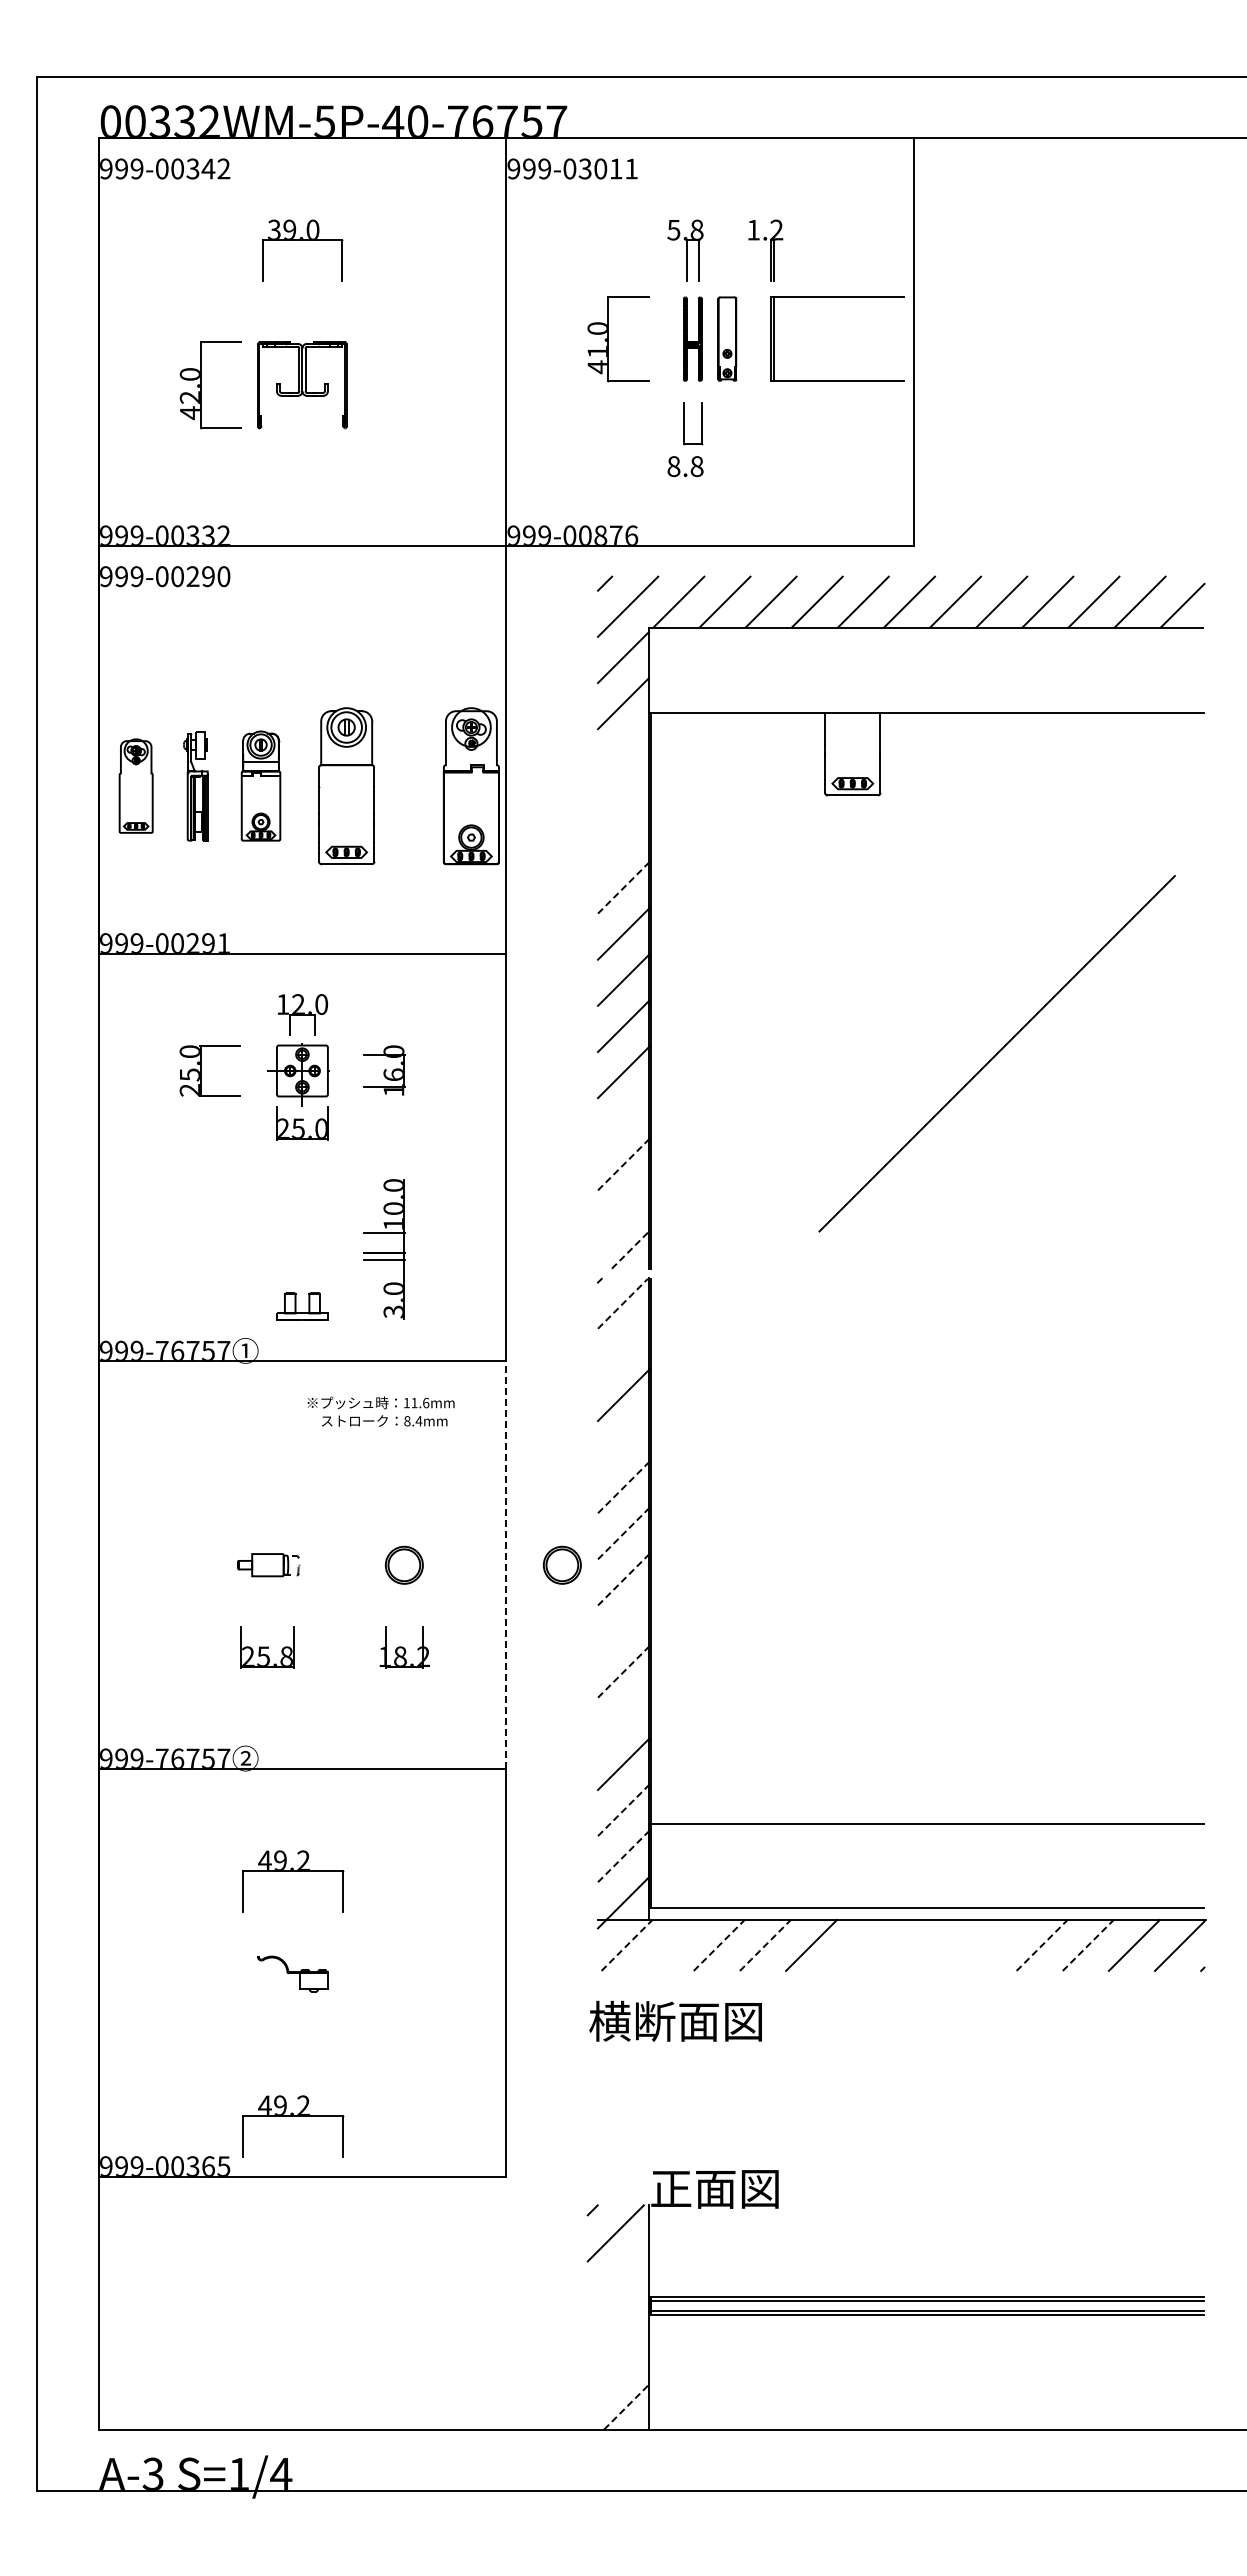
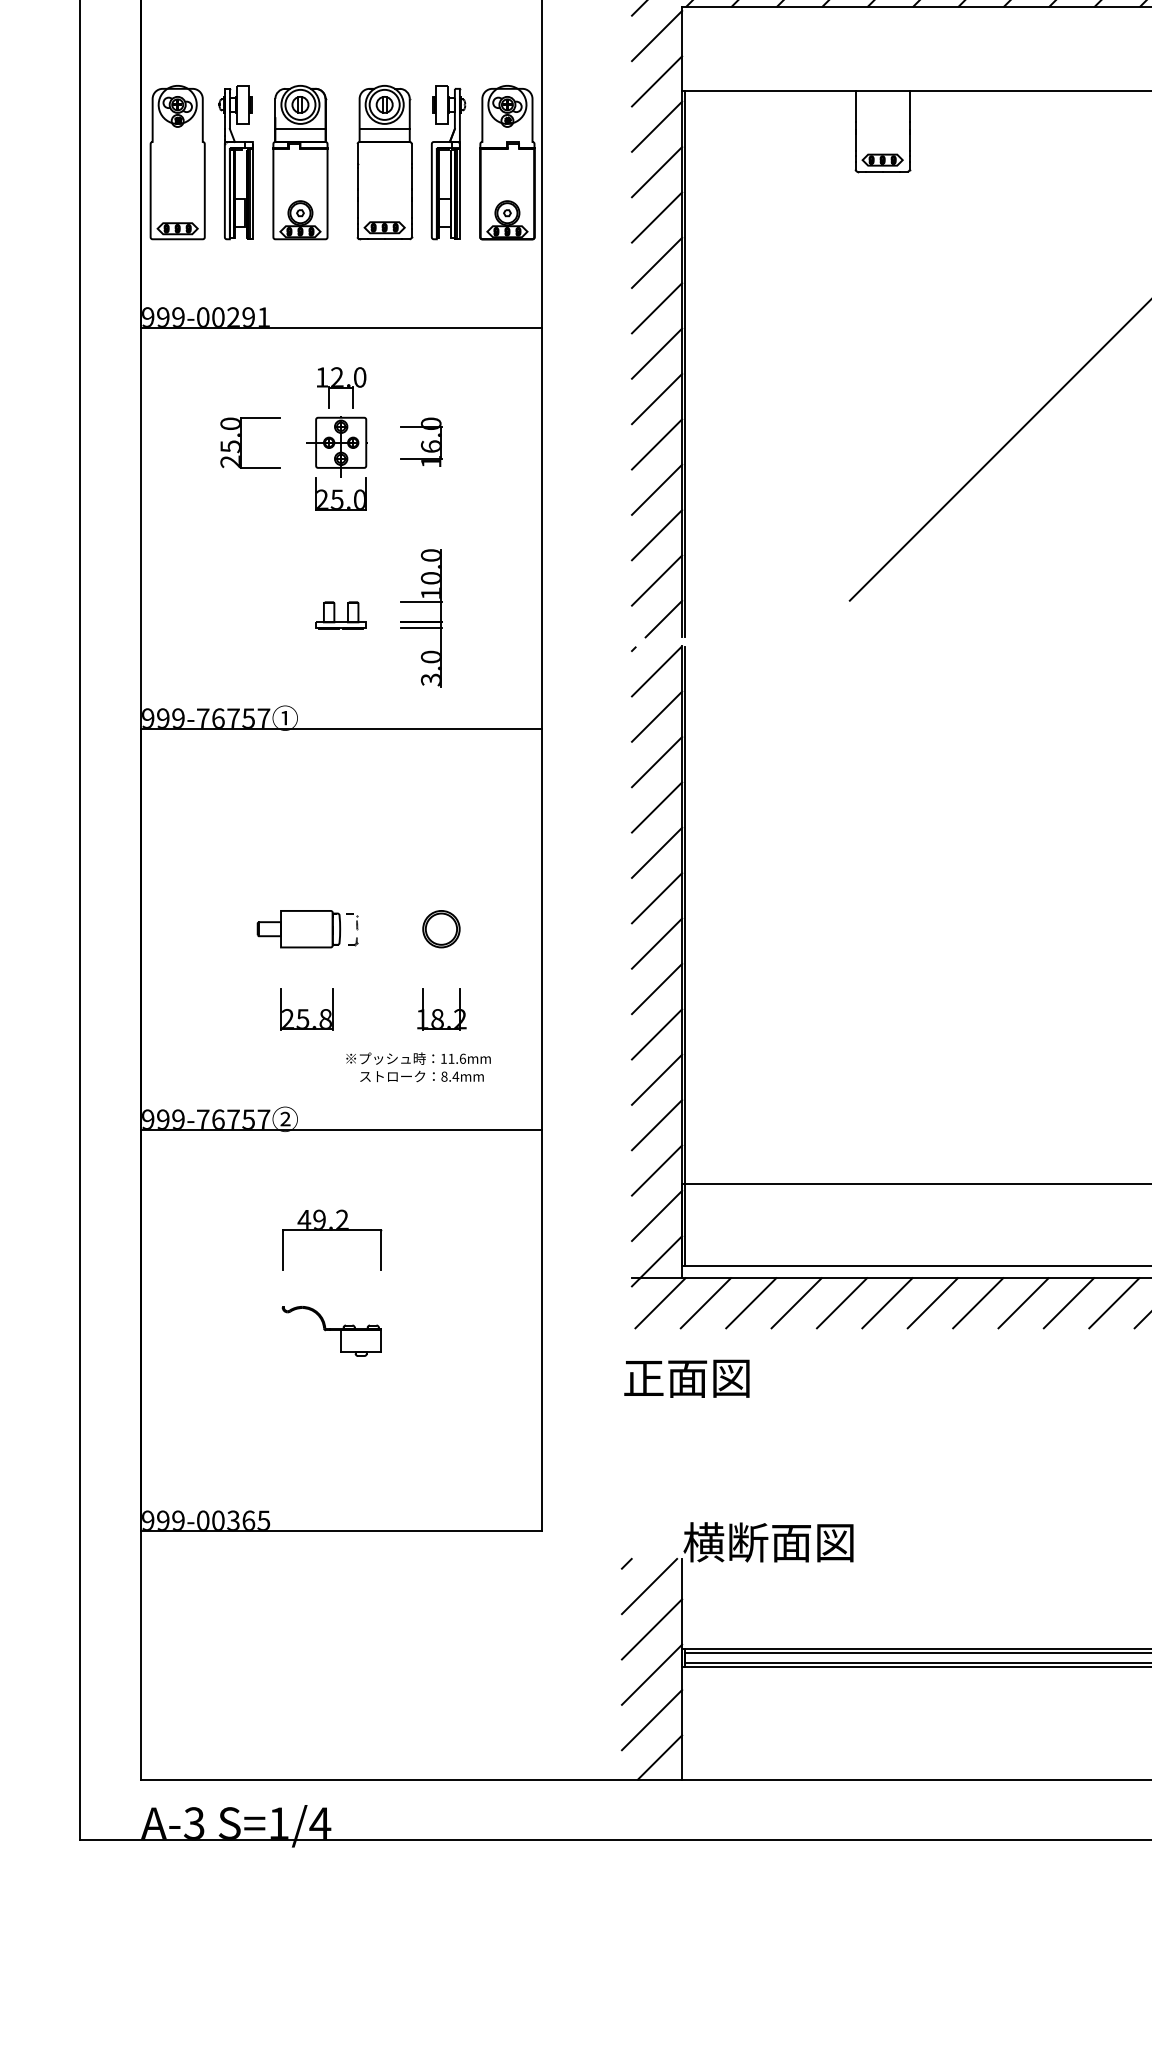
line: (623, 749) -> (657, 126), added
line: (346, 751) -> (384, 128), added
part: (135, 785) -> (176, 161), size x1.67
part: (195, 785) -> (235, 161), size x1.43
part: (260, 785) -> (299, 161), size x1.43
part: (411, 785) -> (448, 161), added
line: (623, 795) -> (657, 171), added
line: (623, 841) -> (657, 217), added
line: (623, 887) -> (657, 262), dashed -> solid
line: (623, 1118) -> (657, 489), added
line: (623, 1164) -> (657, 534), dashed -> solid
line: (623, 1210) -> (657, 580), added
line: (630, 1249) -> (663, 618), dashed -> solid
line: (623, 1303) -> (657, 671), dashed -> solid
part: (302, 1306) -> (341, 615), moved
line: (623, 1348) -> (657, 715), added
text: (380, 1411) -> (417, 1067), moved
line: (623, 1441) -> (657, 807), added
line: (623, 1487) -> (657, 852), dashed -> solid
line: (623, 1533) -> (657, 897), dashed -> solid
part: (268, 1564) -> (307, 928), size x1.67
part: (561, 1564) -> (596, 928), removed
line: (506, 1565) -> (541, 929), dashed -> solid
line: (623, 1579) -> (657, 943), dashed -> solid
line: (623, 1625) -> (657, 988), added
line: (623, 1671) -> (657, 1033), dashed -> solid
line: (623, 1717) -> (657, 1078), added
line: (623, 1810) -> (657, 1170), dashed -> solid
line: (623, 1856) -> (657, 1215), dashed -> solid
line: (627, 1945) -> (660, 1303), dashed -> solid
line: (672, 1945) -> (705, 1303), added
line: (719, 1945) -> (751, 1303), dashed -> solid
line: (765, 1945) -> (796, 1303), dashed -> solid
line: (857, 1945) -> (887, 1303), added
line: (903, 1945) -> (932, 1303), added
line: (949, 1945) -> (977, 1303), added
line: (995, 1945) -> (1023, 1303), added
line: (1042, 1945) -> (1069, 1303), dashed -> solid
line: (1088, 1945) -> (1114, 1303), dashed -> solid
part: (292, 1973) -> (331, 1330), size x1.43
text: (675, 2020) -> (708, 1377), 横断面図 -> 正面図
part: (293, 2116) -> (332, 1471), removed
text: (736, 2188) -> (768, 1542), 正面図 -> 横断面図
line: (617, 2276) -> (651, 1628), added
line: (617, 2322) -> (651, 1674), added
line: (617, 2368) -> (651, 1719), added
line: (626, 2407) -> (660, 1757), dashed -> solid

